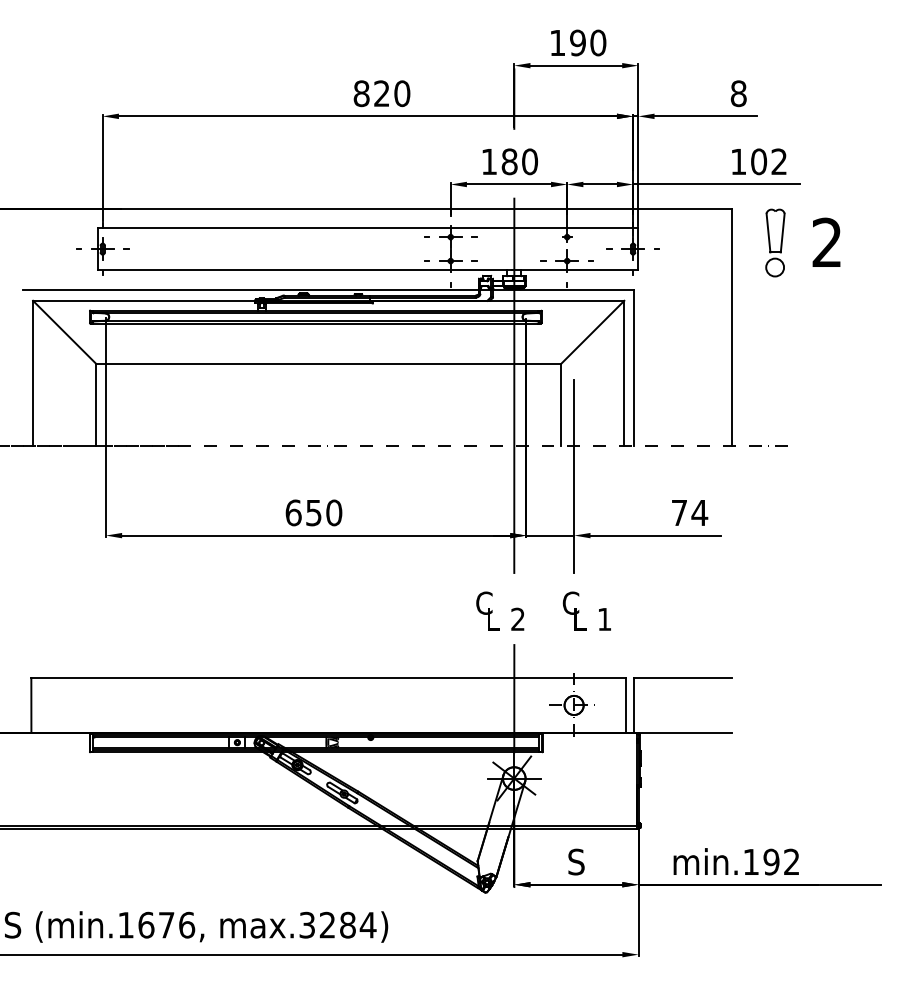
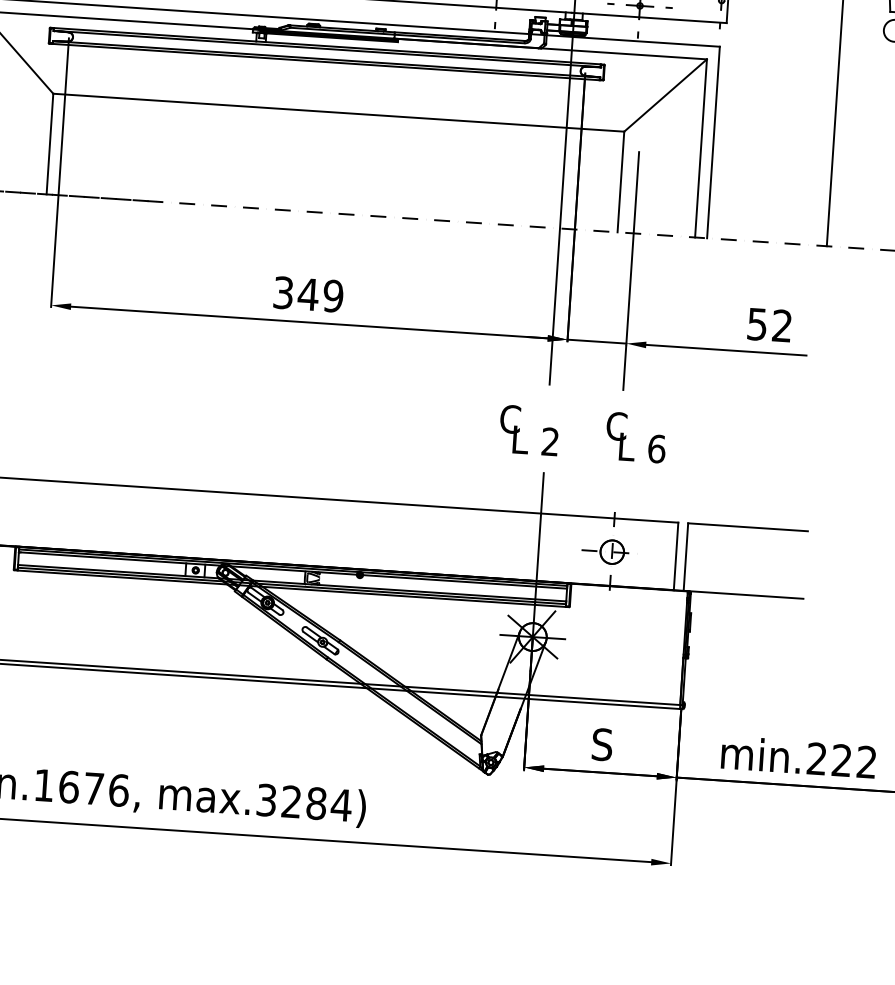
text: (313, 512) -> (307, 293), 650 -> 349
text: (689, 512) -> (769, 324), 74 -> 52
text: (604, 619) -> (656, 449), 1 -> 6
text: (761, 861) -> (829, 759), min.192 -> min.222

